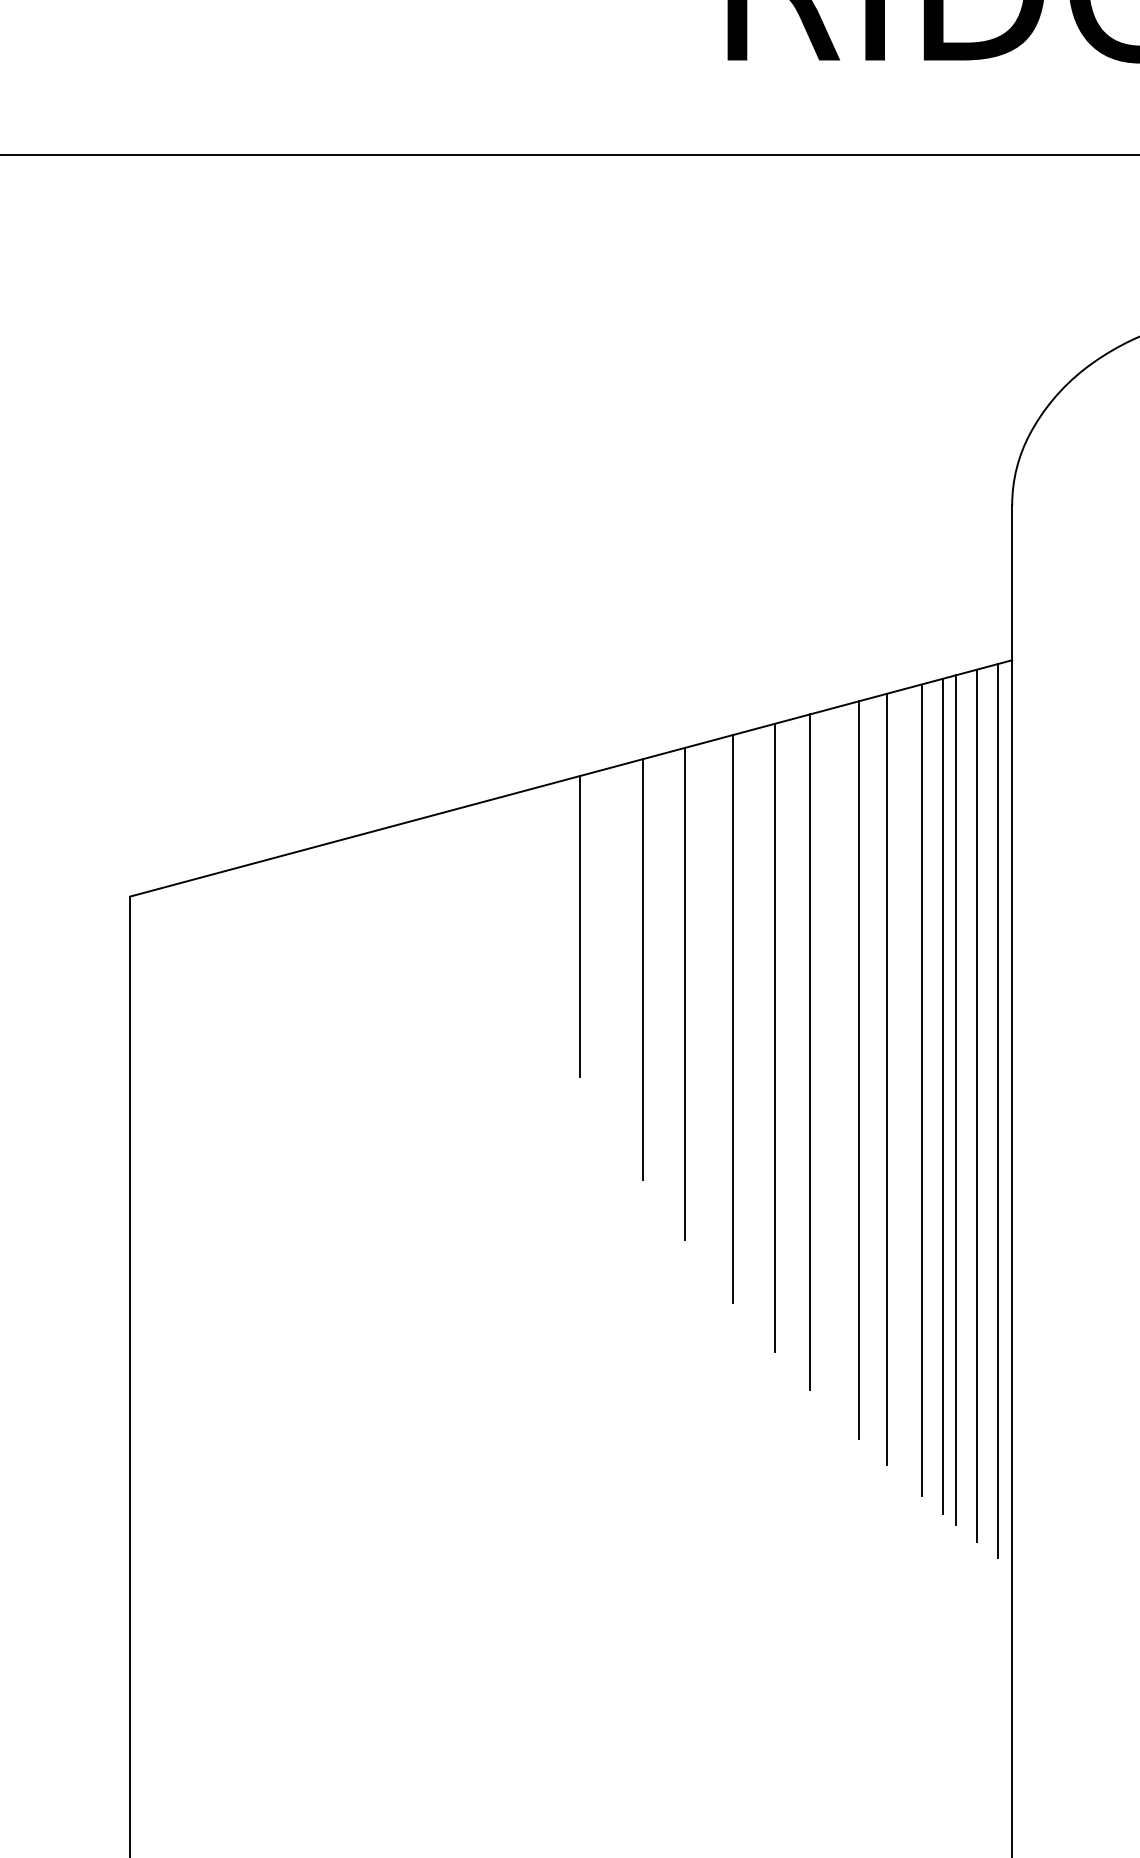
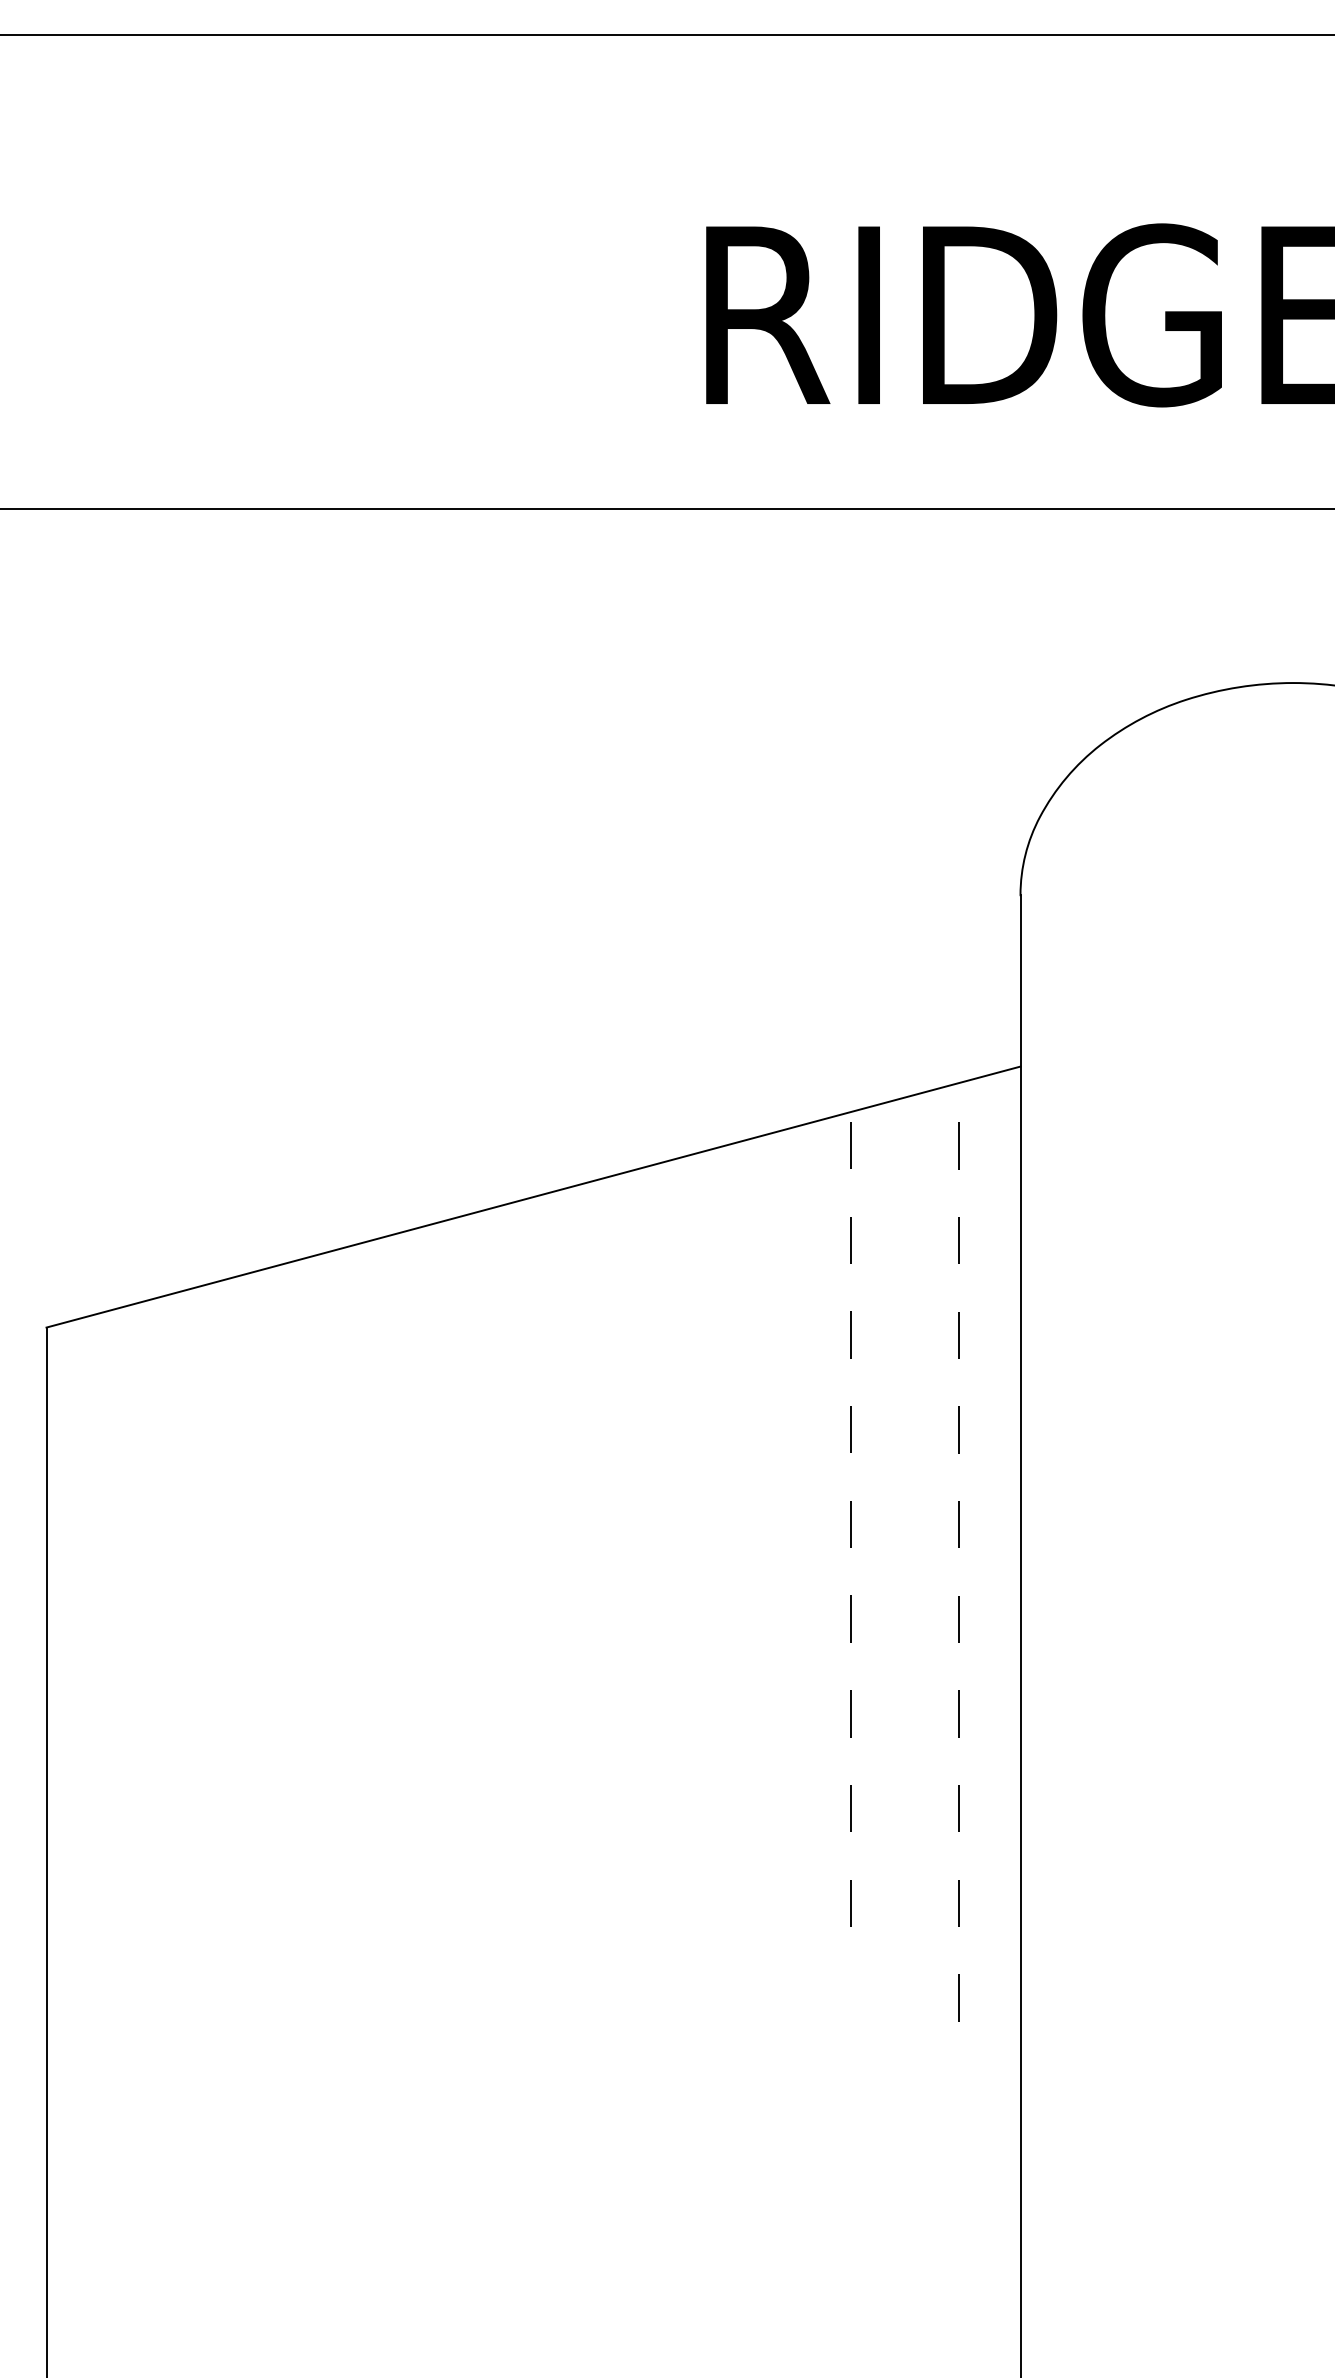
line: (580, 926) -> (543, 1360), removed
line: (642, 968) -> (612, 1407), removed
line: (684, 994) -> (658, 1435), removed
line: (733, 1018) -> (712, 1462), removed
line: (774, 1037) -> (758, 1483), removed
line: (810, 1052) -> (797, 1499), removed
line: (859, 1069) -> (851, 1518), solid -> dashed
line: (886, 1079) -> (881, 1529), removed
line: (921, 1090) -> (920, 1541), removed
line: (942, 1096) -> (943, 1548), removed
line: (956, 1099) -> (958, 1551), solid -> dashed
line: (977, 1105) -> (982, 1558), removed
line: (998, 1110) -> (1005, 1563), removed

